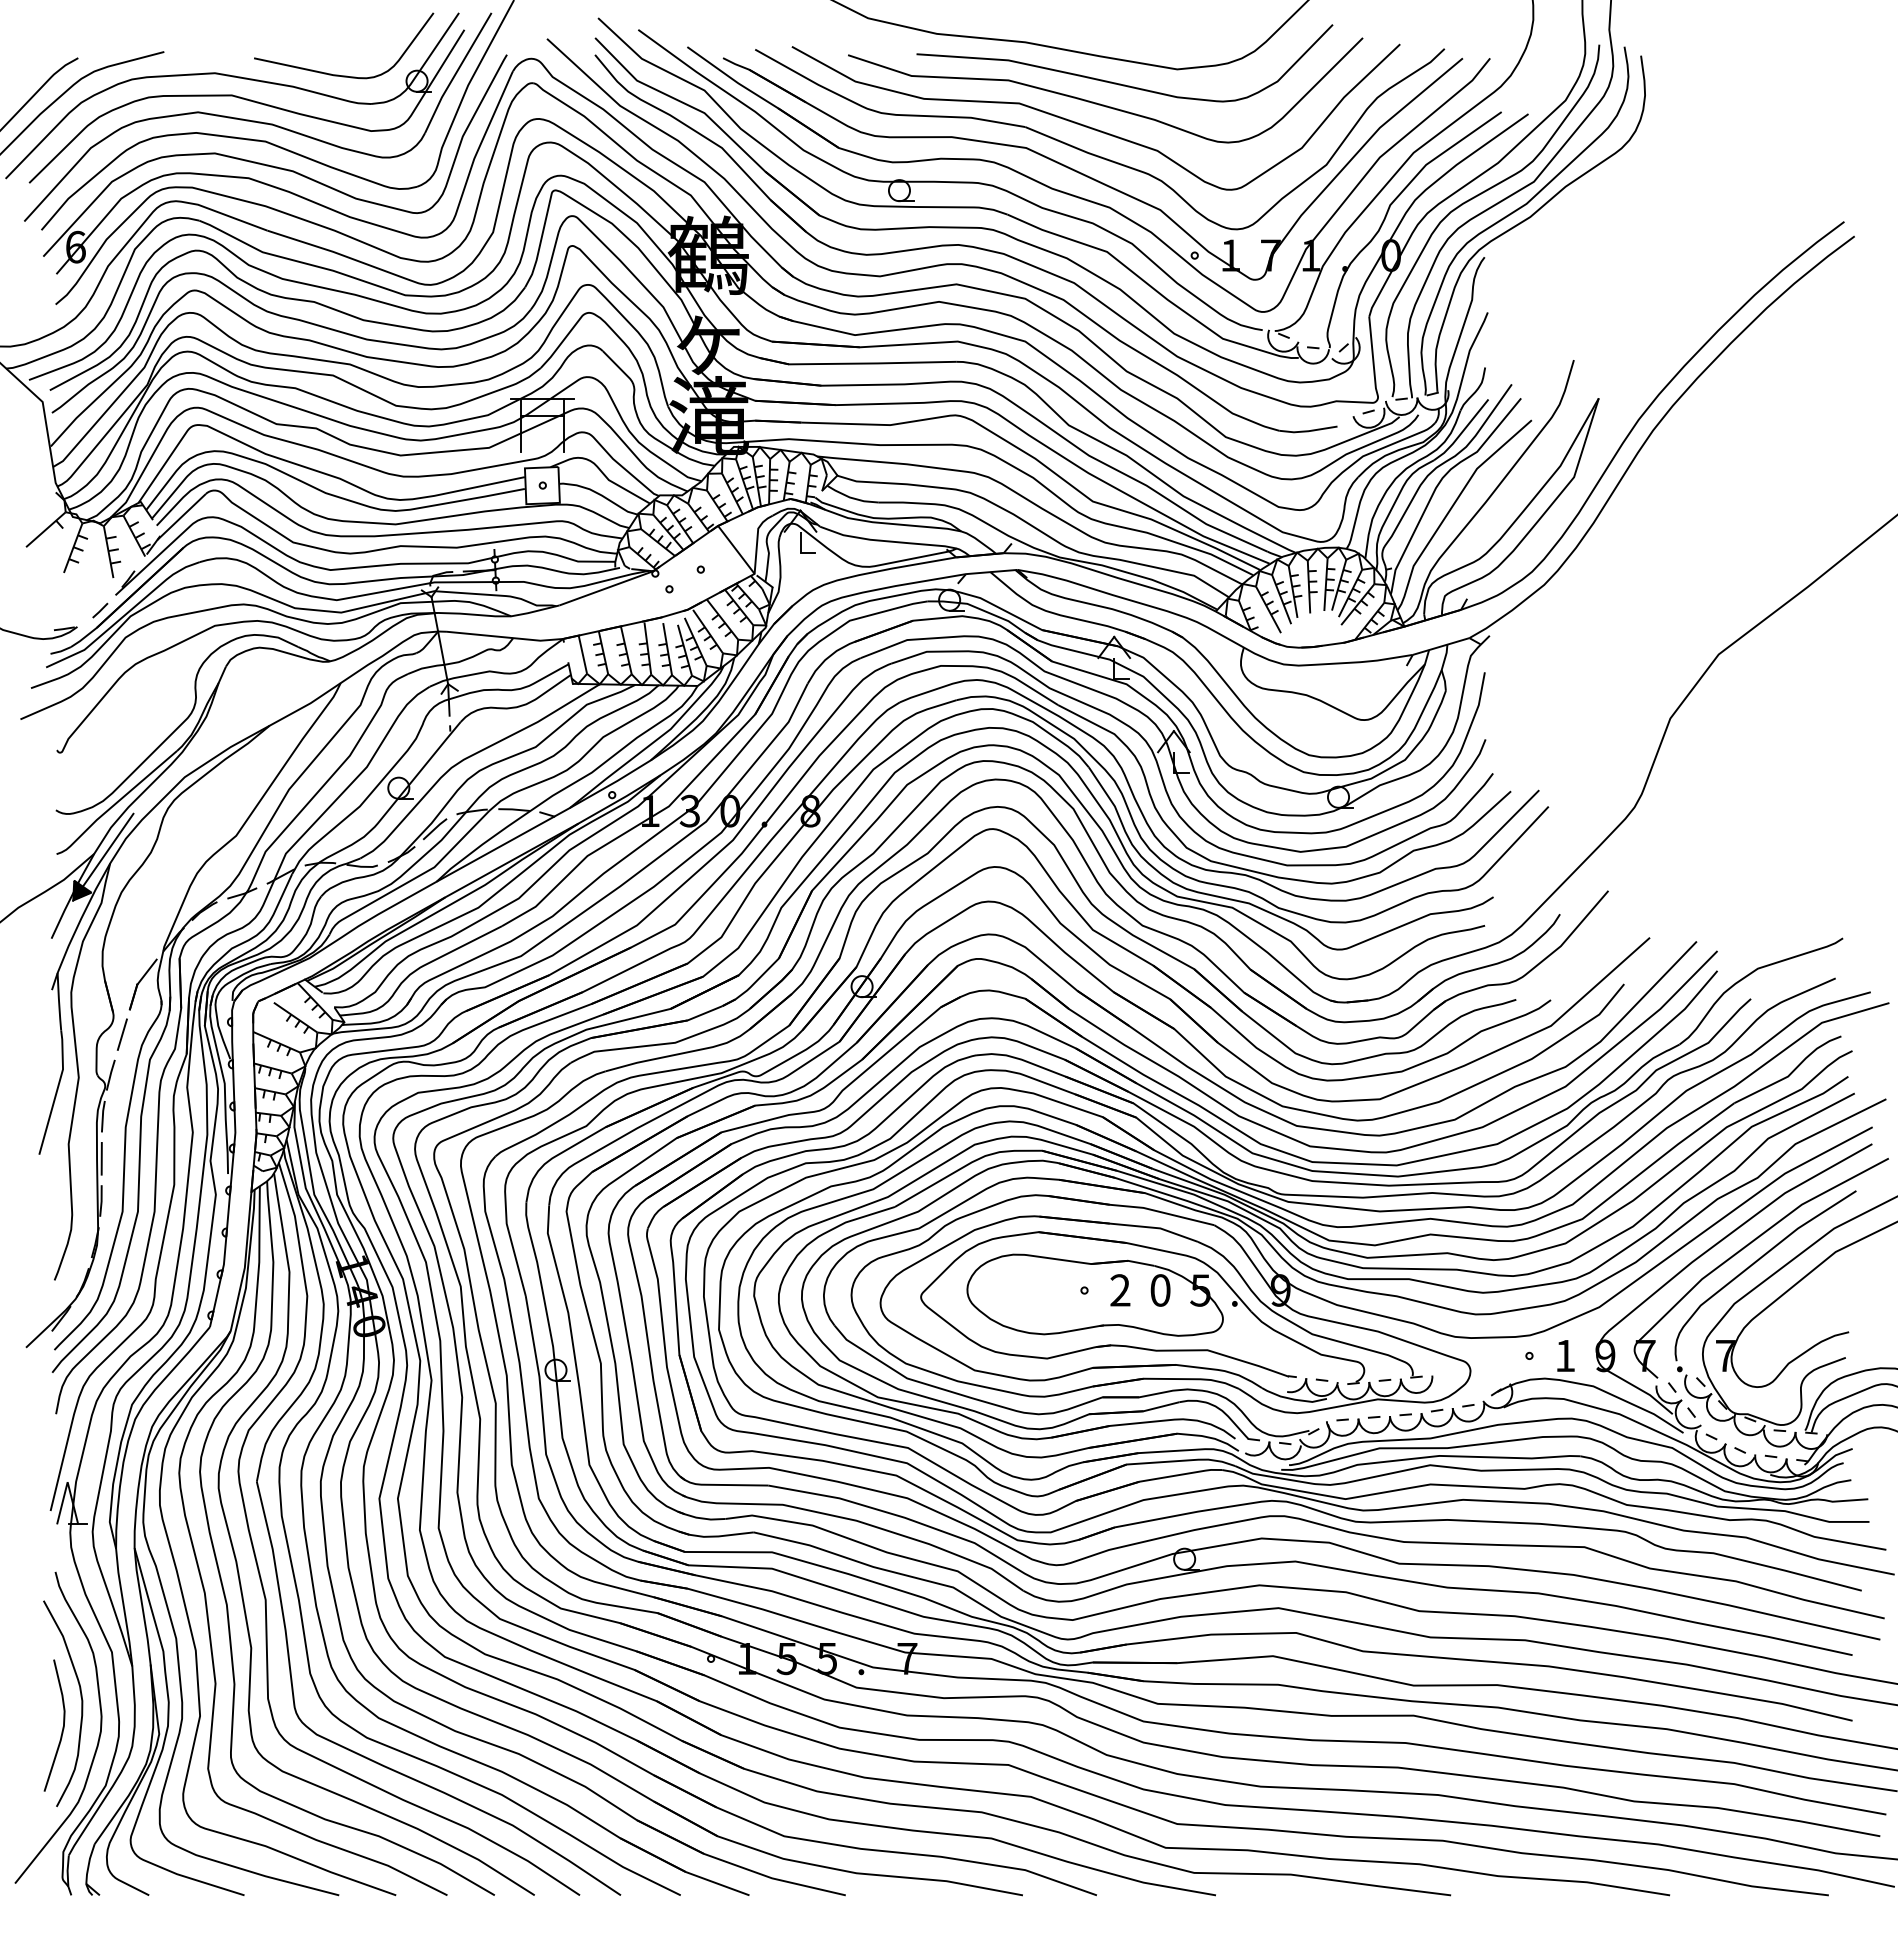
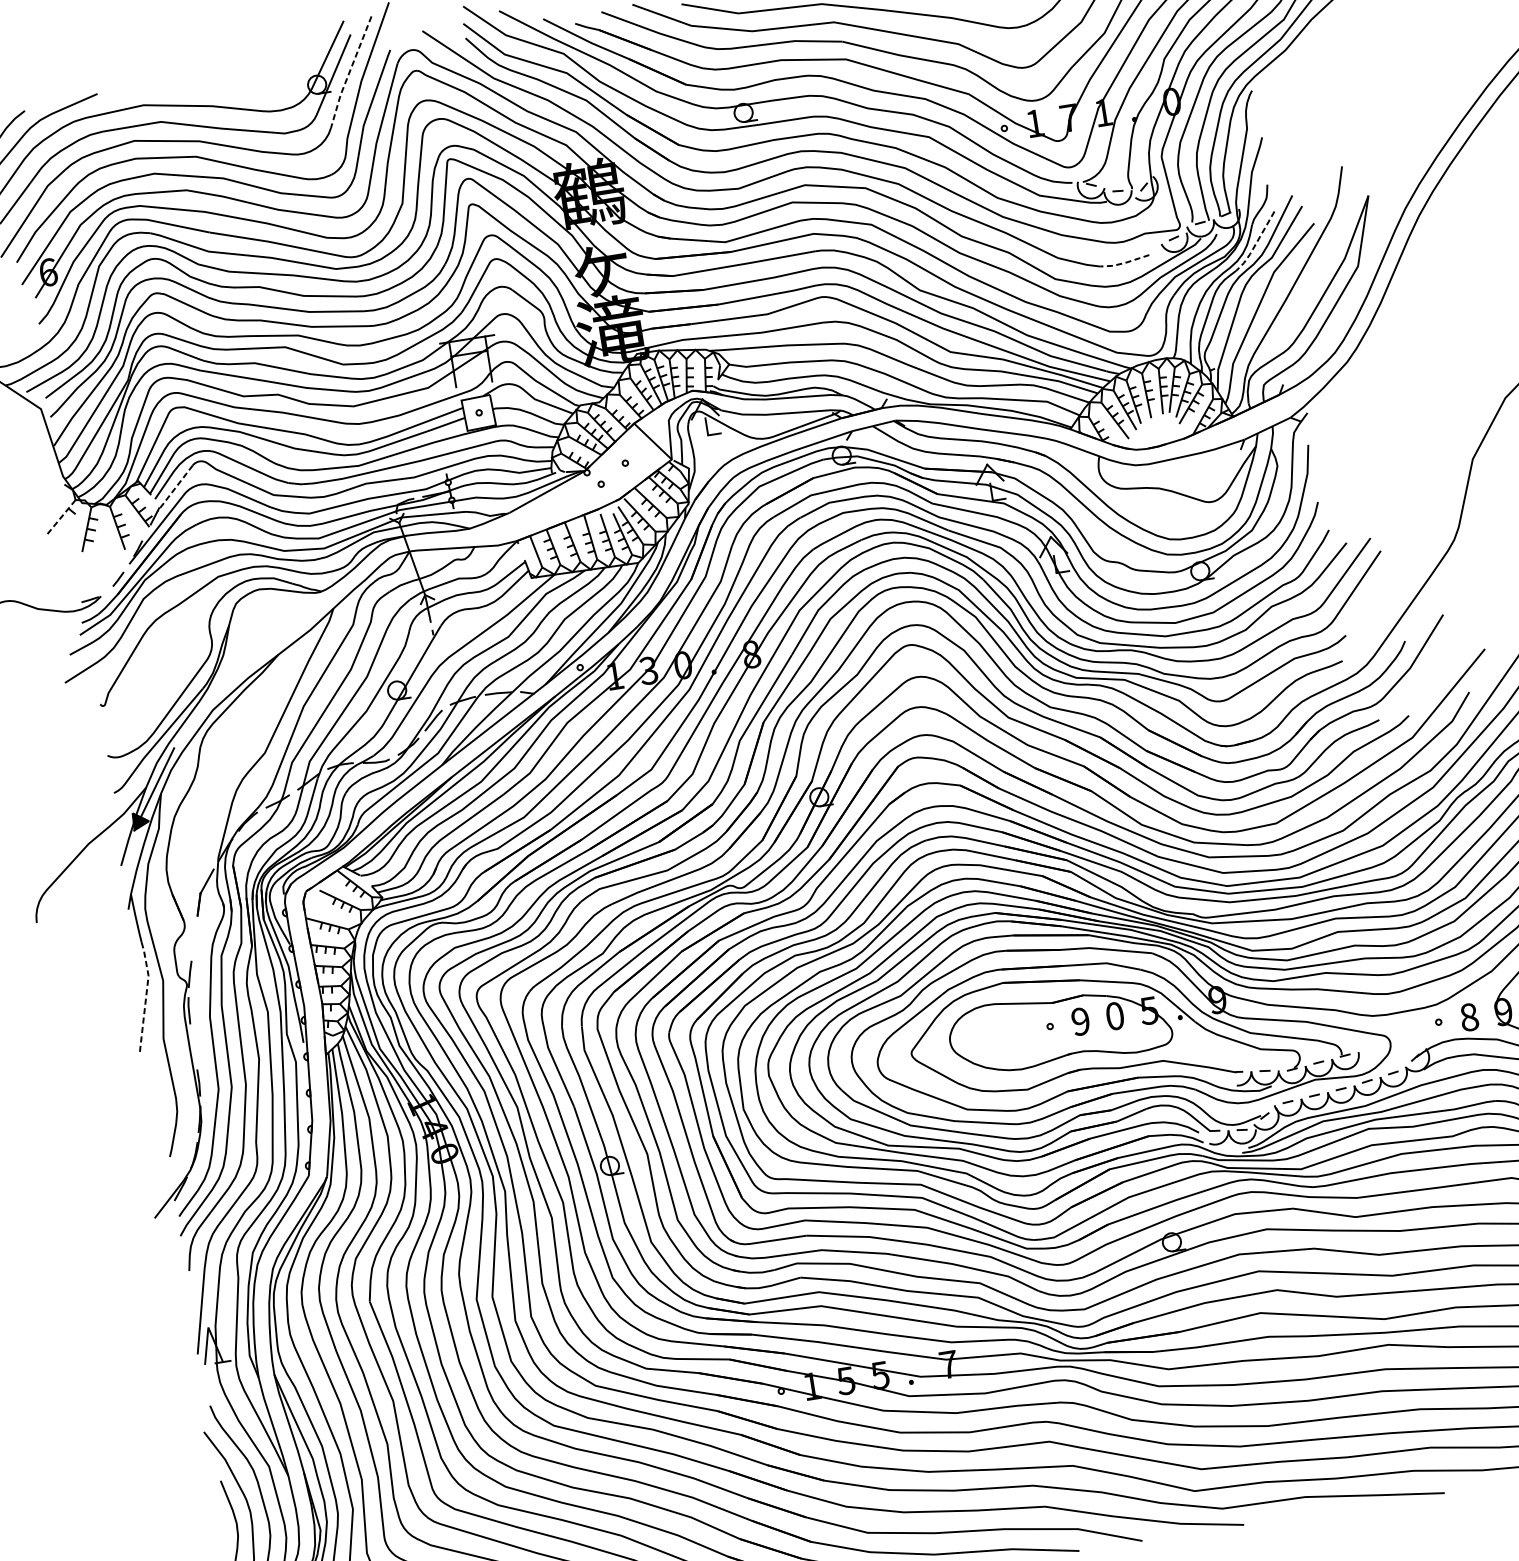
line: (456, 73) -> (349, 72), solid -> dashed
curve: (338, 74) -> (249, 89), removed
line: (1308, 431) -> (1125, 263), solid -> dashed
line: (1462, 432) -> (1256, 243), solid -> dashed
line: (181, 517) -> (175, 488), solid -> dashed
line: (45, 530) -> (60, 518), solid -> dashed
line: (121, 1034) -> (193, 938), removed
line: (56, 1091) -> (146, 995), solid -> dashed
line: (101, 1158) -> (193, 1046), removed
text: (1120, 1290) -> (1080, 1021), 2 -> 9
text: (1565, 1355) -> (1469, 1016), 1 -> 8

